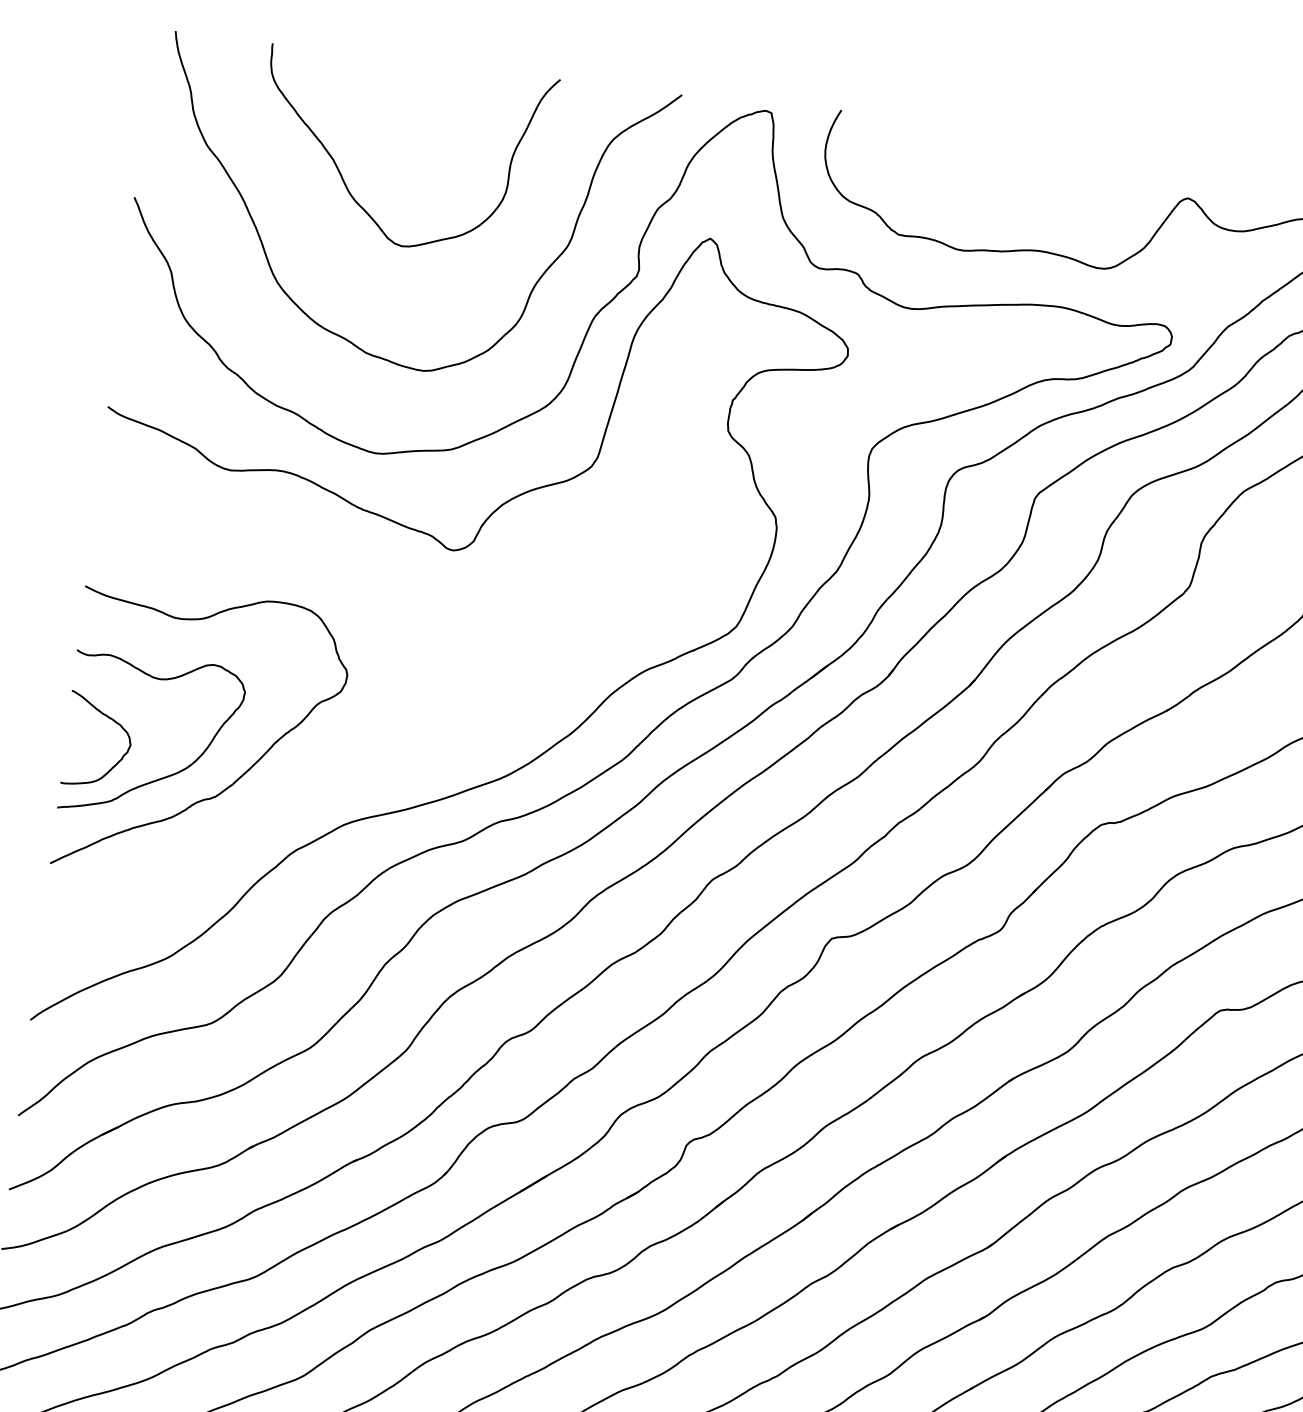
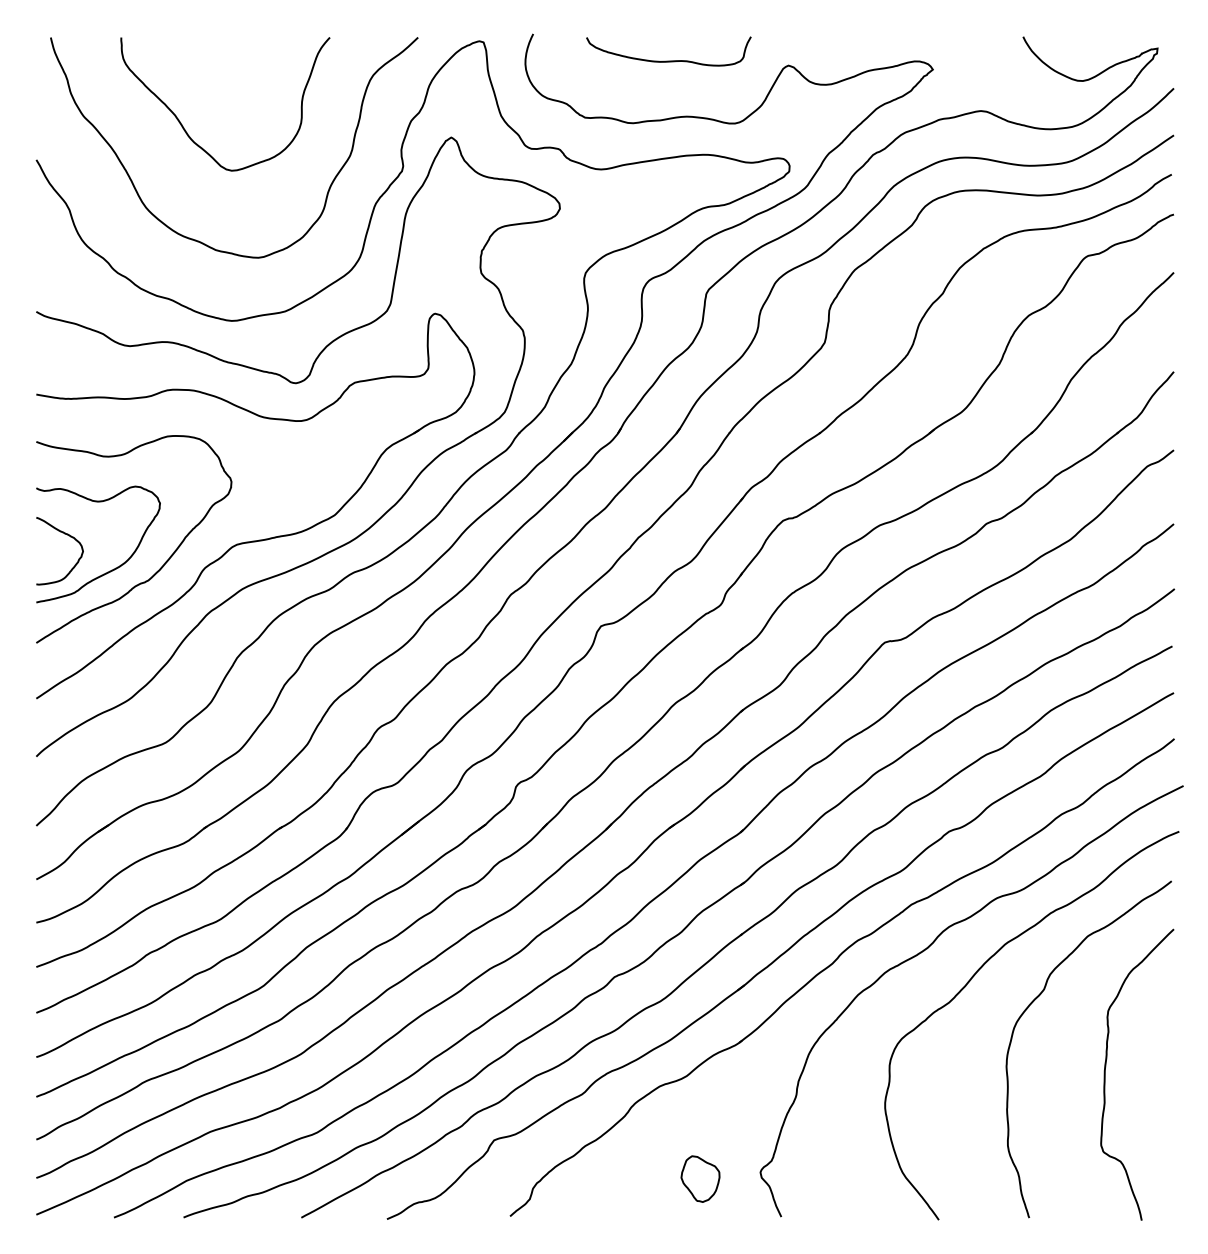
curve: (1023, 170) -> (668, 60), added
part: (375, 759) -> (259, 539), added

